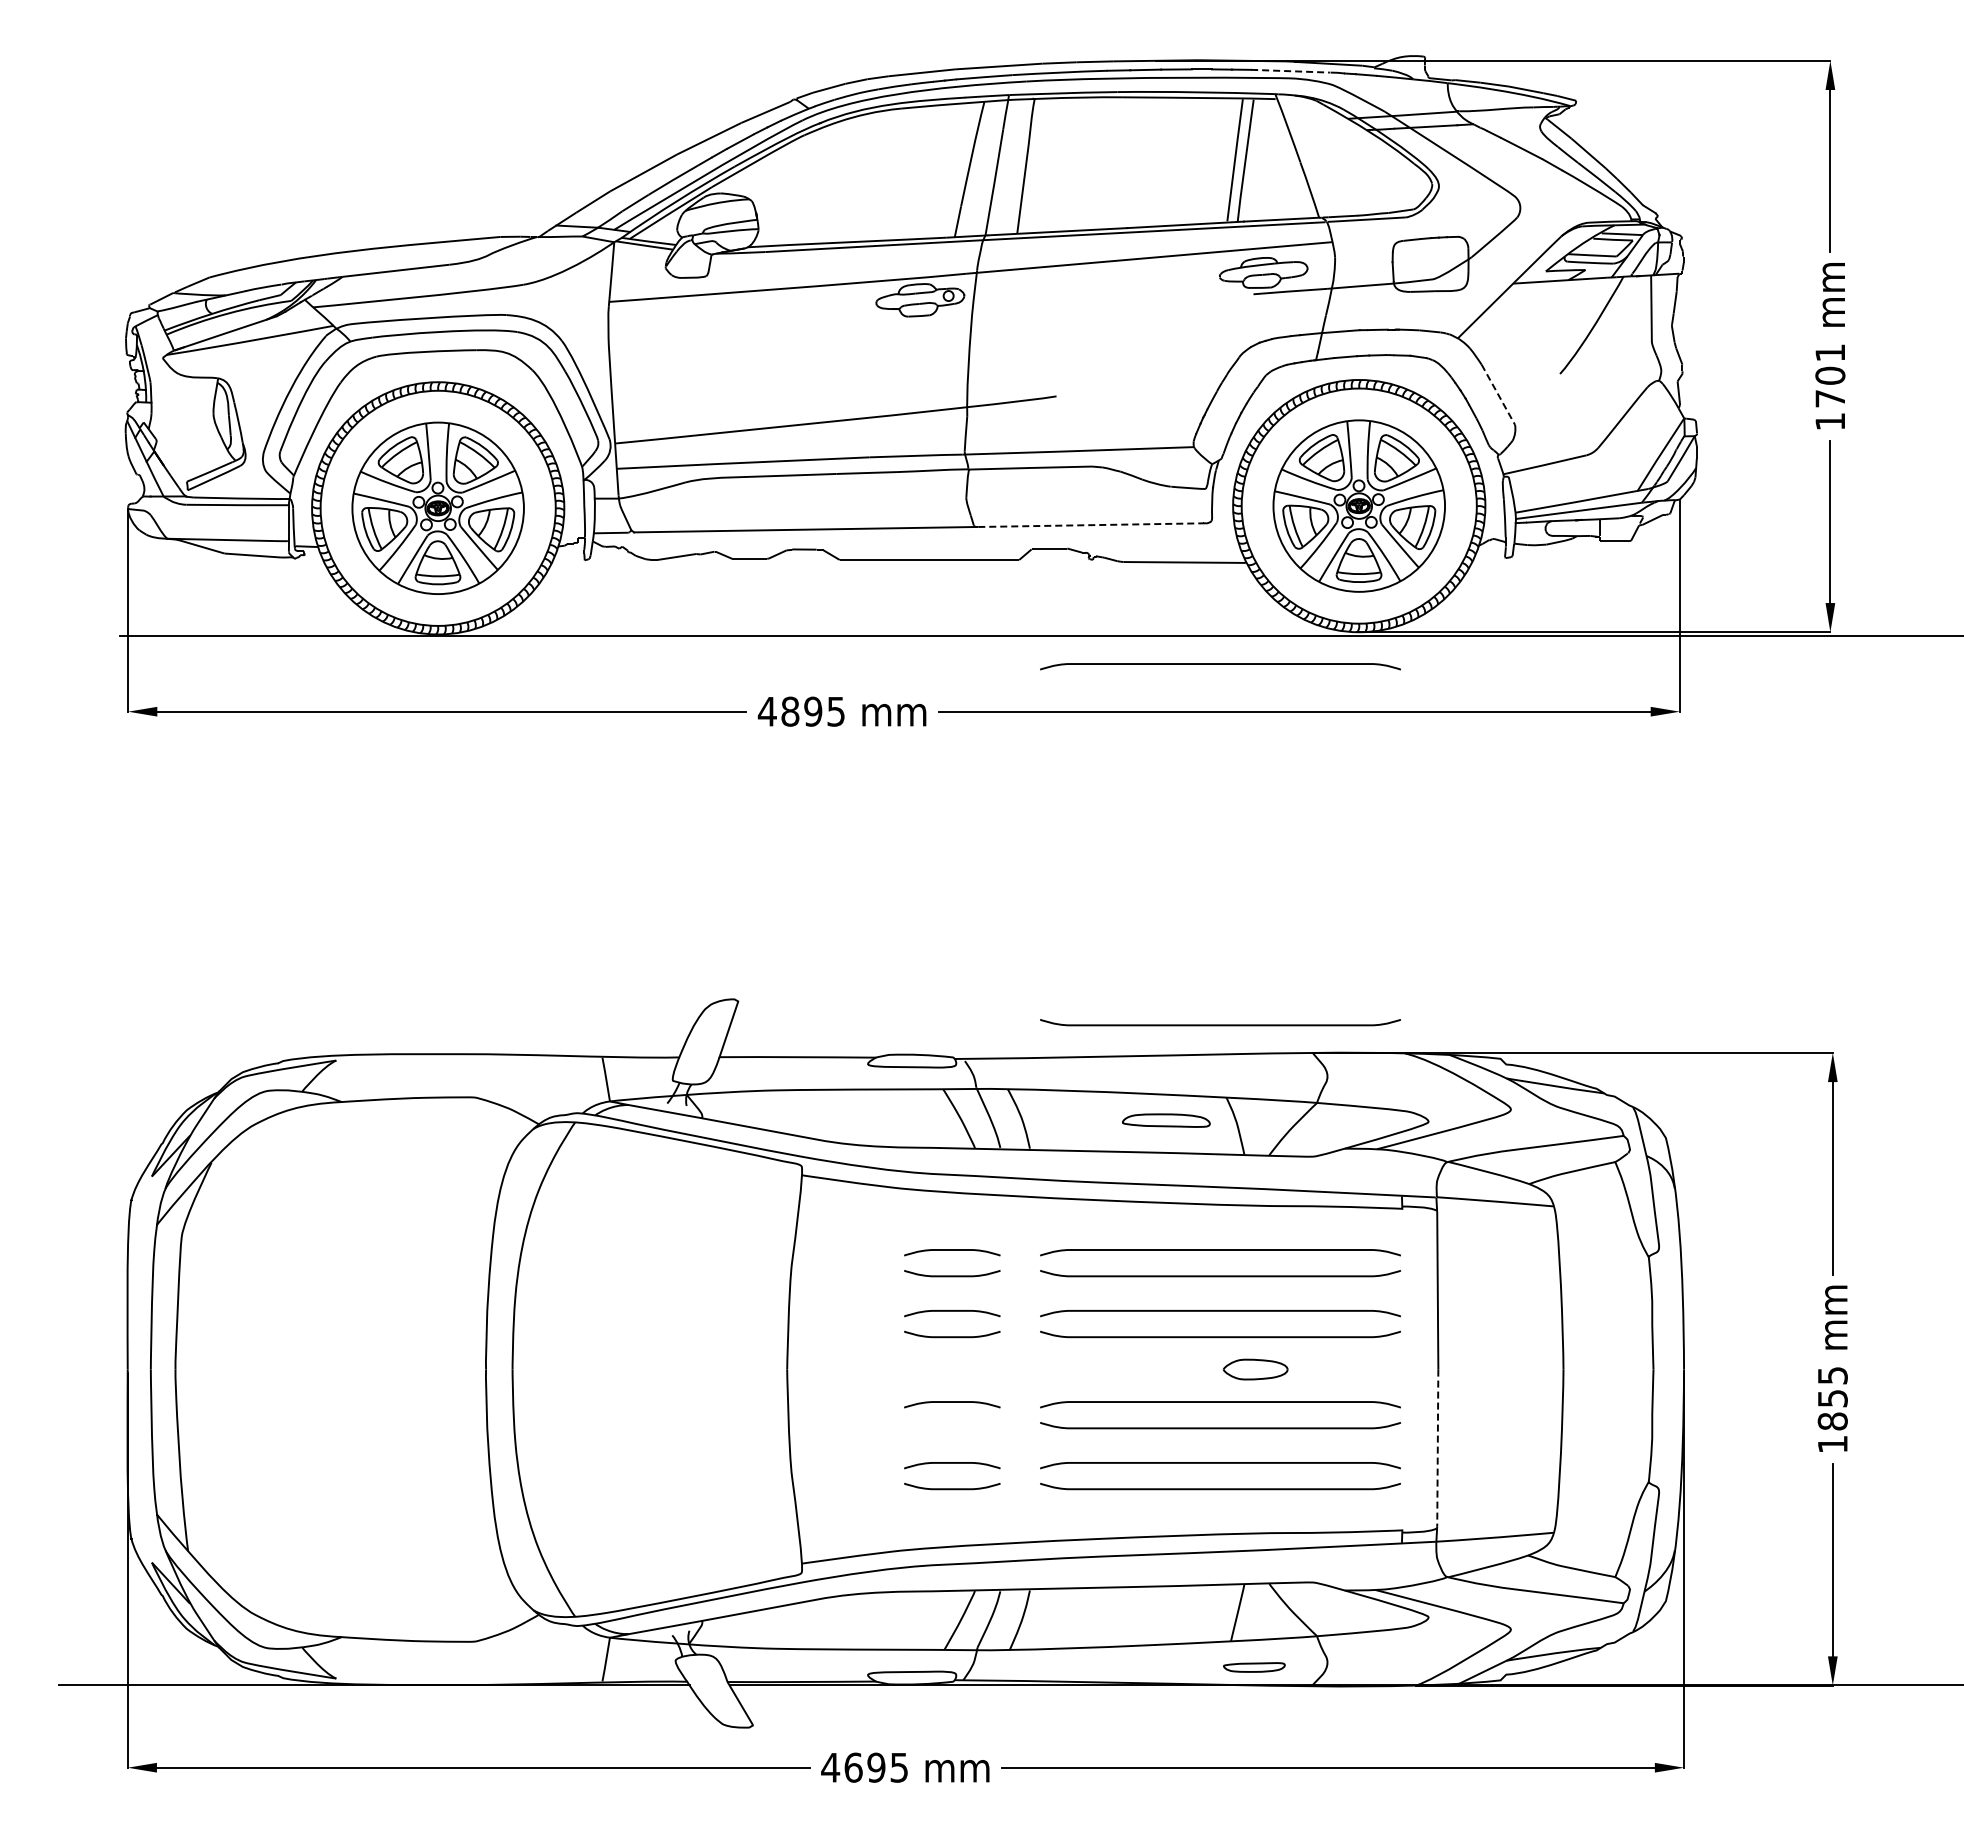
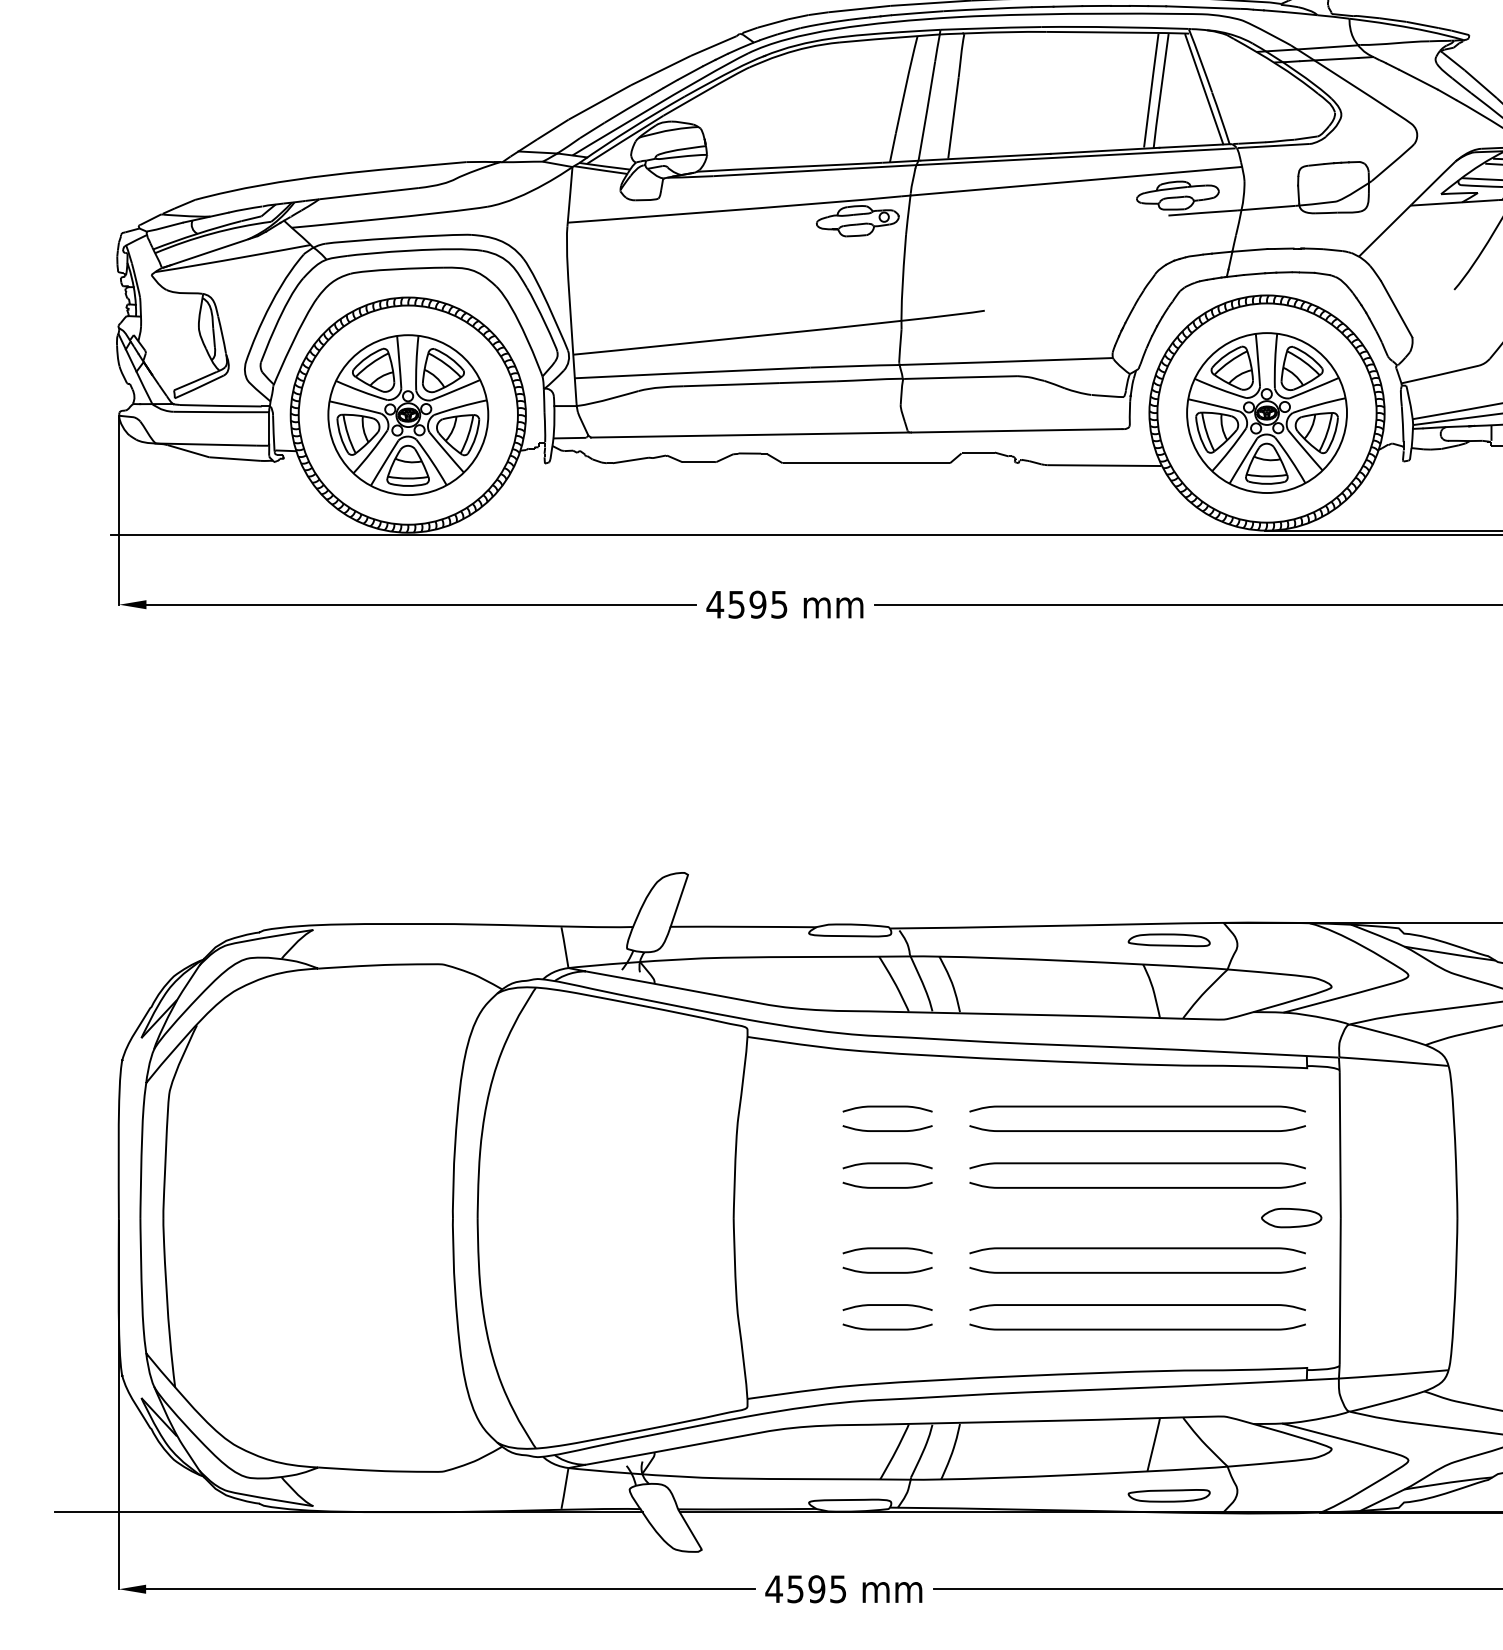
line: (1291, 71) -> (1203, 7), dashed -> solid
line: (1291, 158) -> (1203, 88), added
line: (1498, 395) -> (1396, 309), dashed -> solid
line: (1090, 525) -> (1016, 431), dashed -> solid
curve: (1220, 664) -> (1137, 560), removed
text: (790, 711) -> (736, 604), 4895 -> 4595
curve: (1220, 1024) -> (1137, 896), removed
part: (1166, 1120) -> (1169, 940), moved
part: (1255, 1369) -> (1291, 1217), moved
curve: (952, 1427) -> (887, 1272), added
line: (1437, 1448) -> (1339, 1291), dashed -> solid
part: (1254, 1667) -> (1169, 1495), size x1.43
text: (853, 1767) -> (795, 1589), 4695 -> 4595

